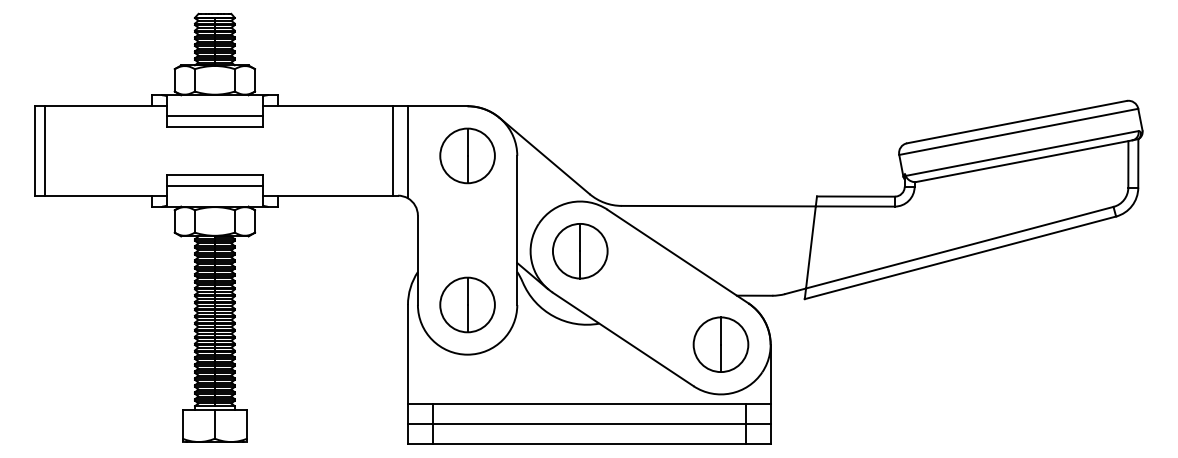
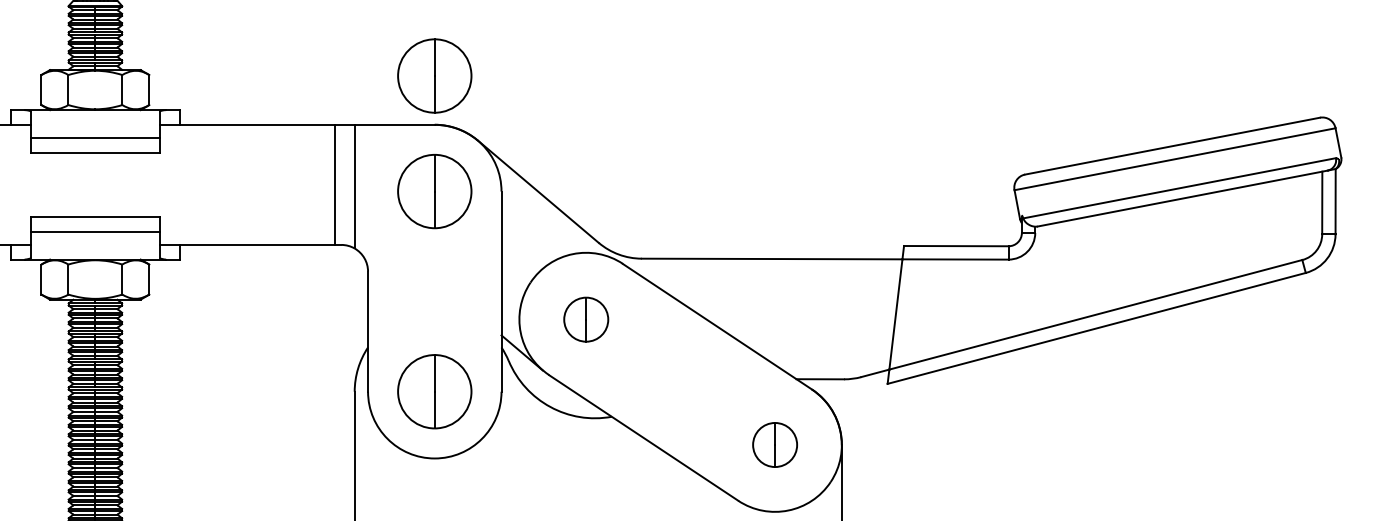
part: (467, 69) -> (434, 75), added
part: (580, 251) -> (586, 319), size x0.6
part: (720, 344) -> (774, 444), size x0.6

